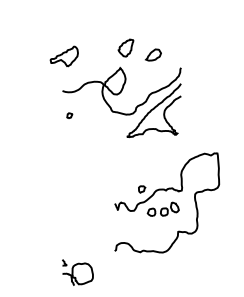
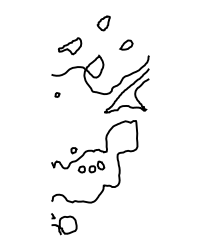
part: (125, 48) -> (103, 23), moved
part: (64, 56) -> (70, 46), moved
part: (166, 202) -> (94, 161), moved

